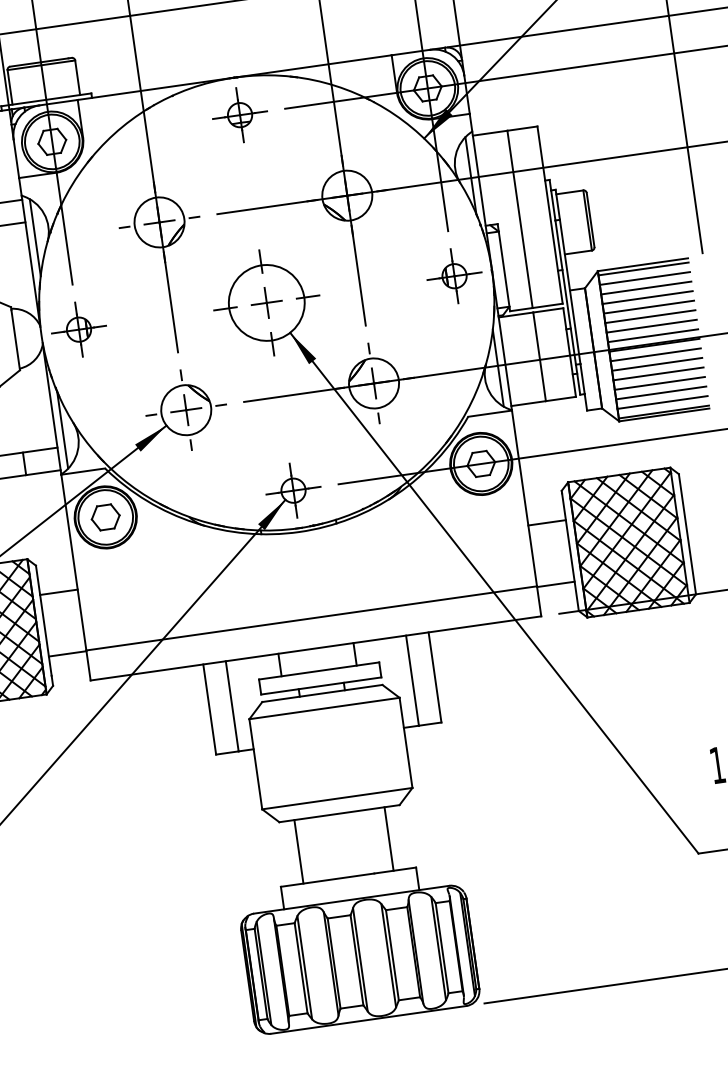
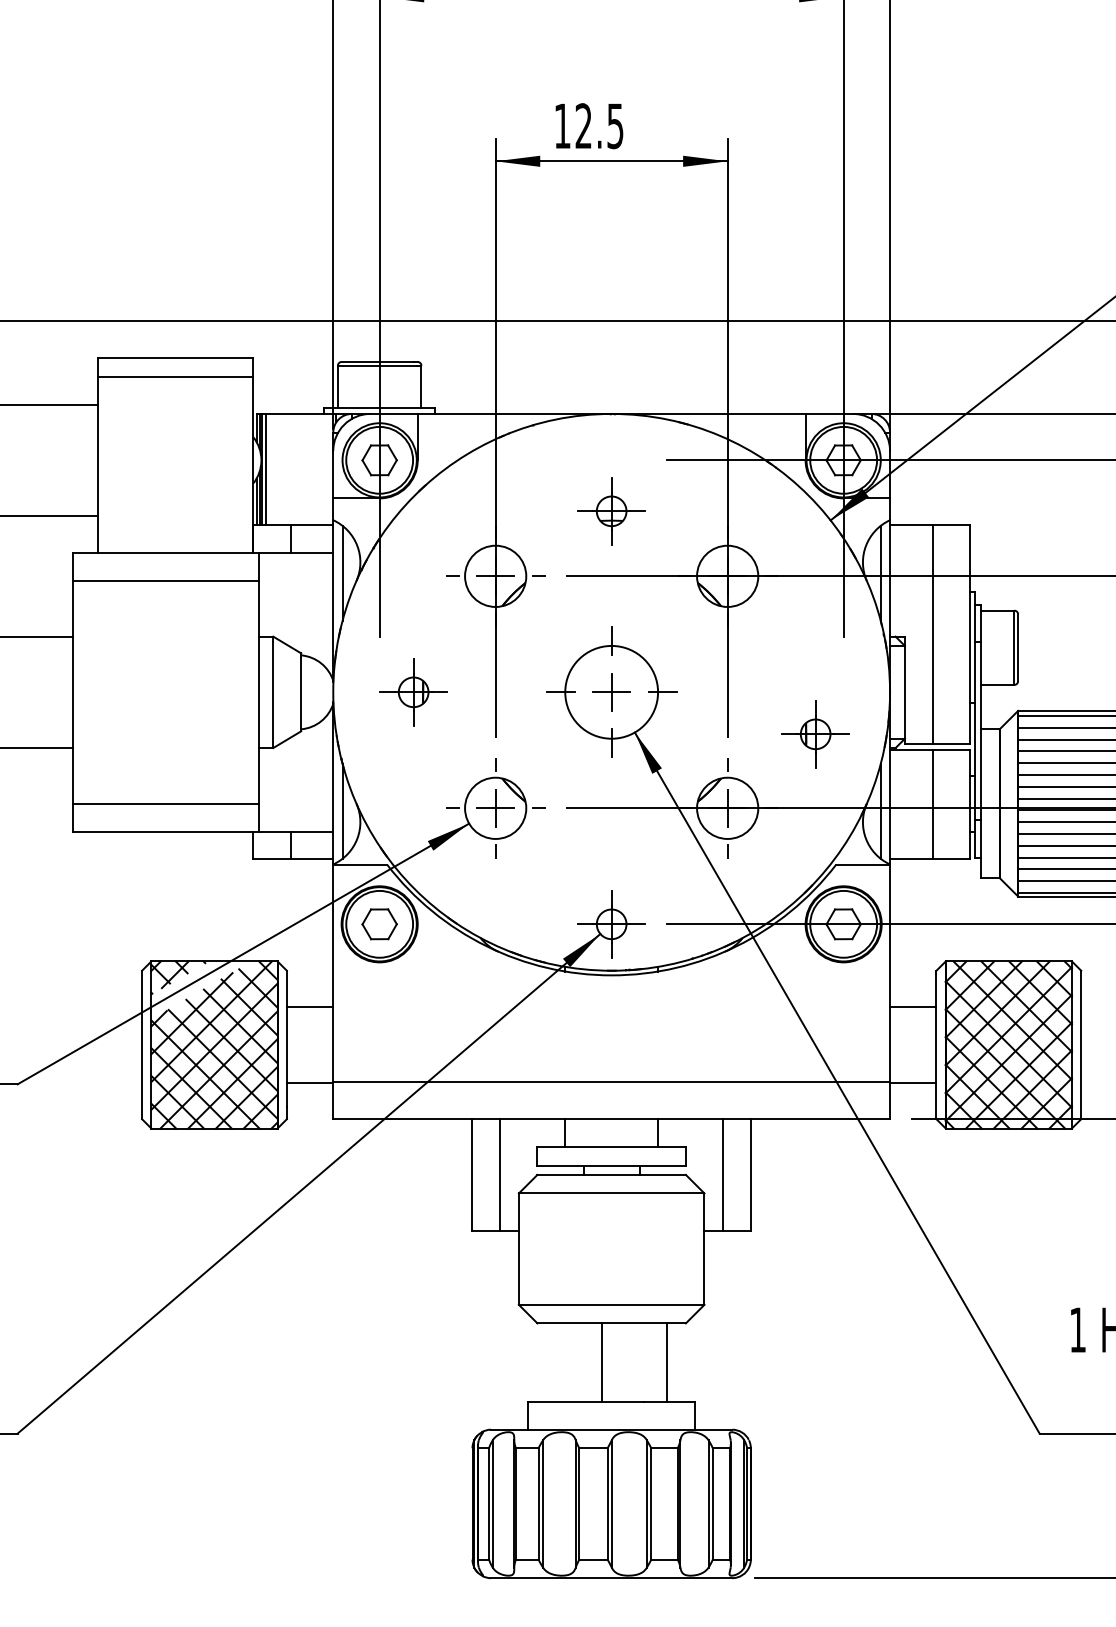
part: (239, 115) -> (611, 511), moved
part: (454, 276) -> (815, 734), moved
part: (78, 329) -> (413, 692), moved
line: (298, 851) -> (601, 1362), moved

